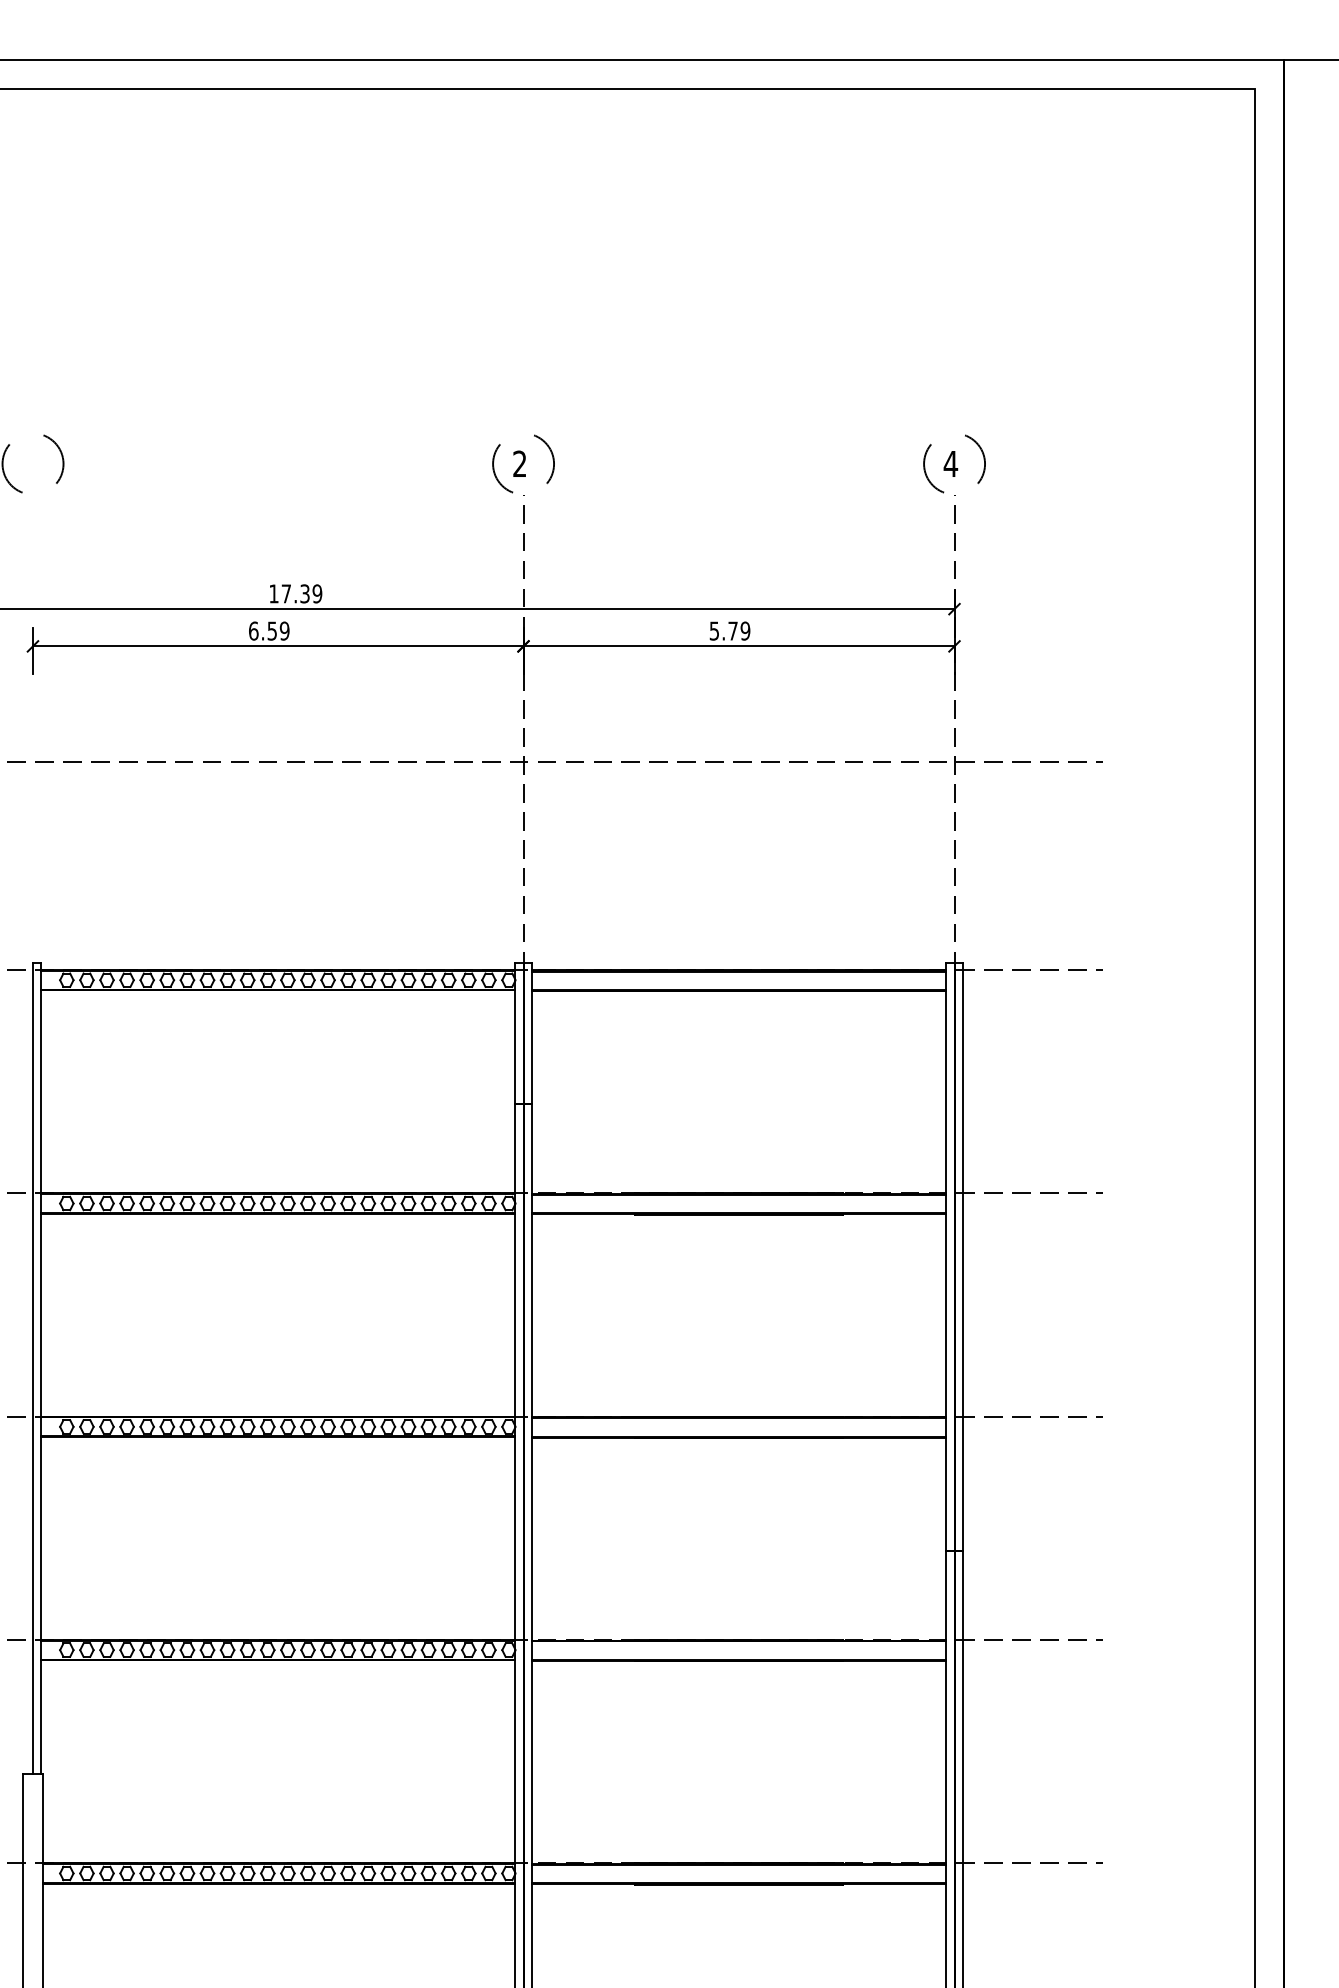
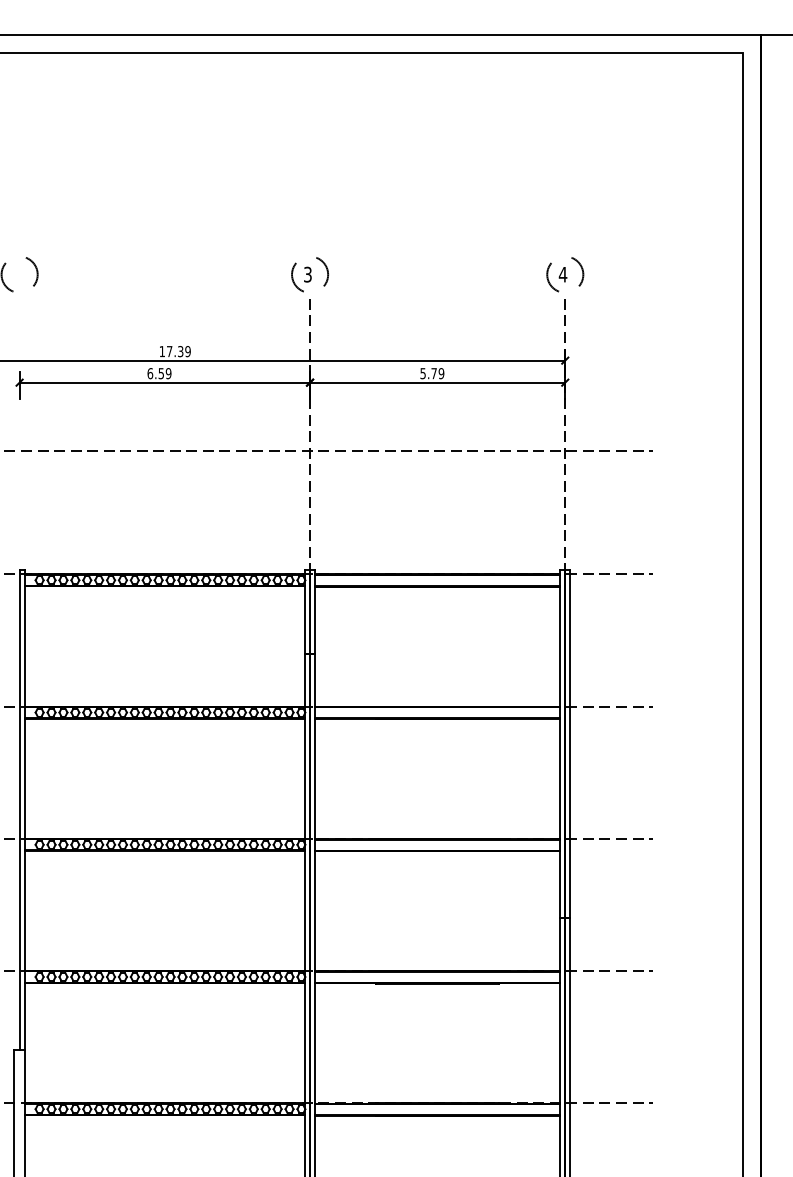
text: (519, 463) -> (307, 274), 2 -> 3

